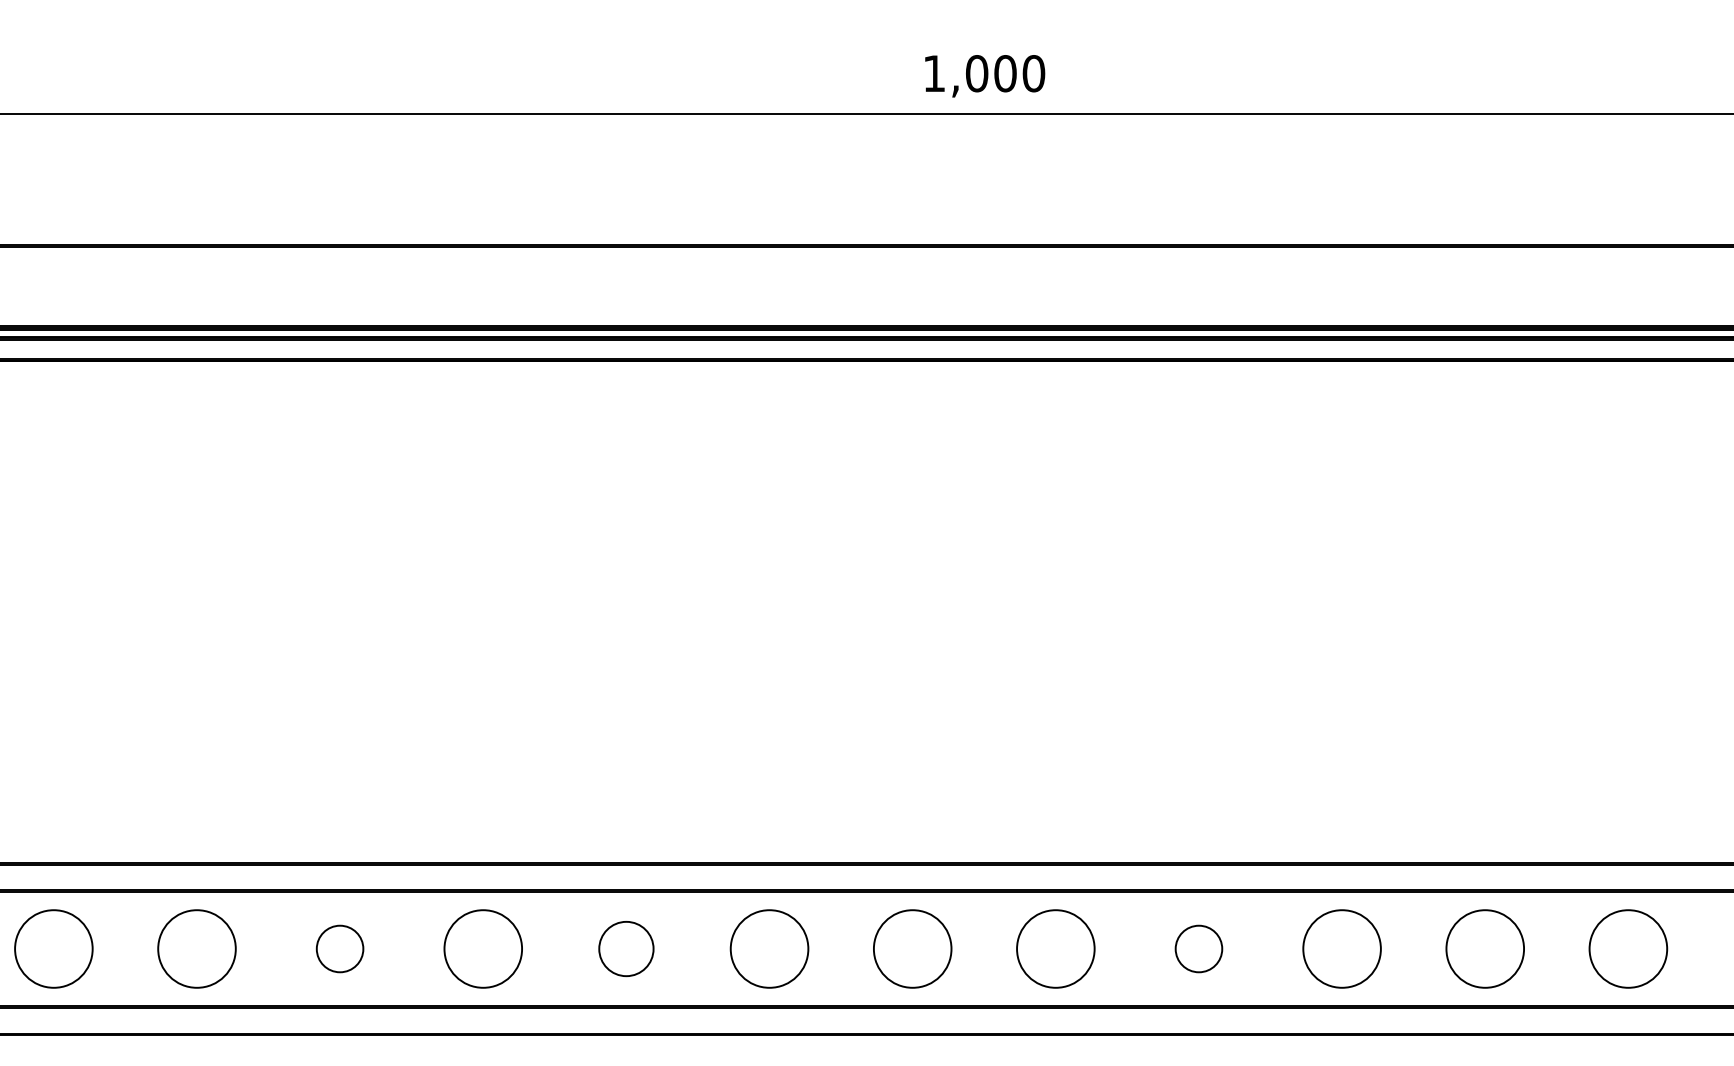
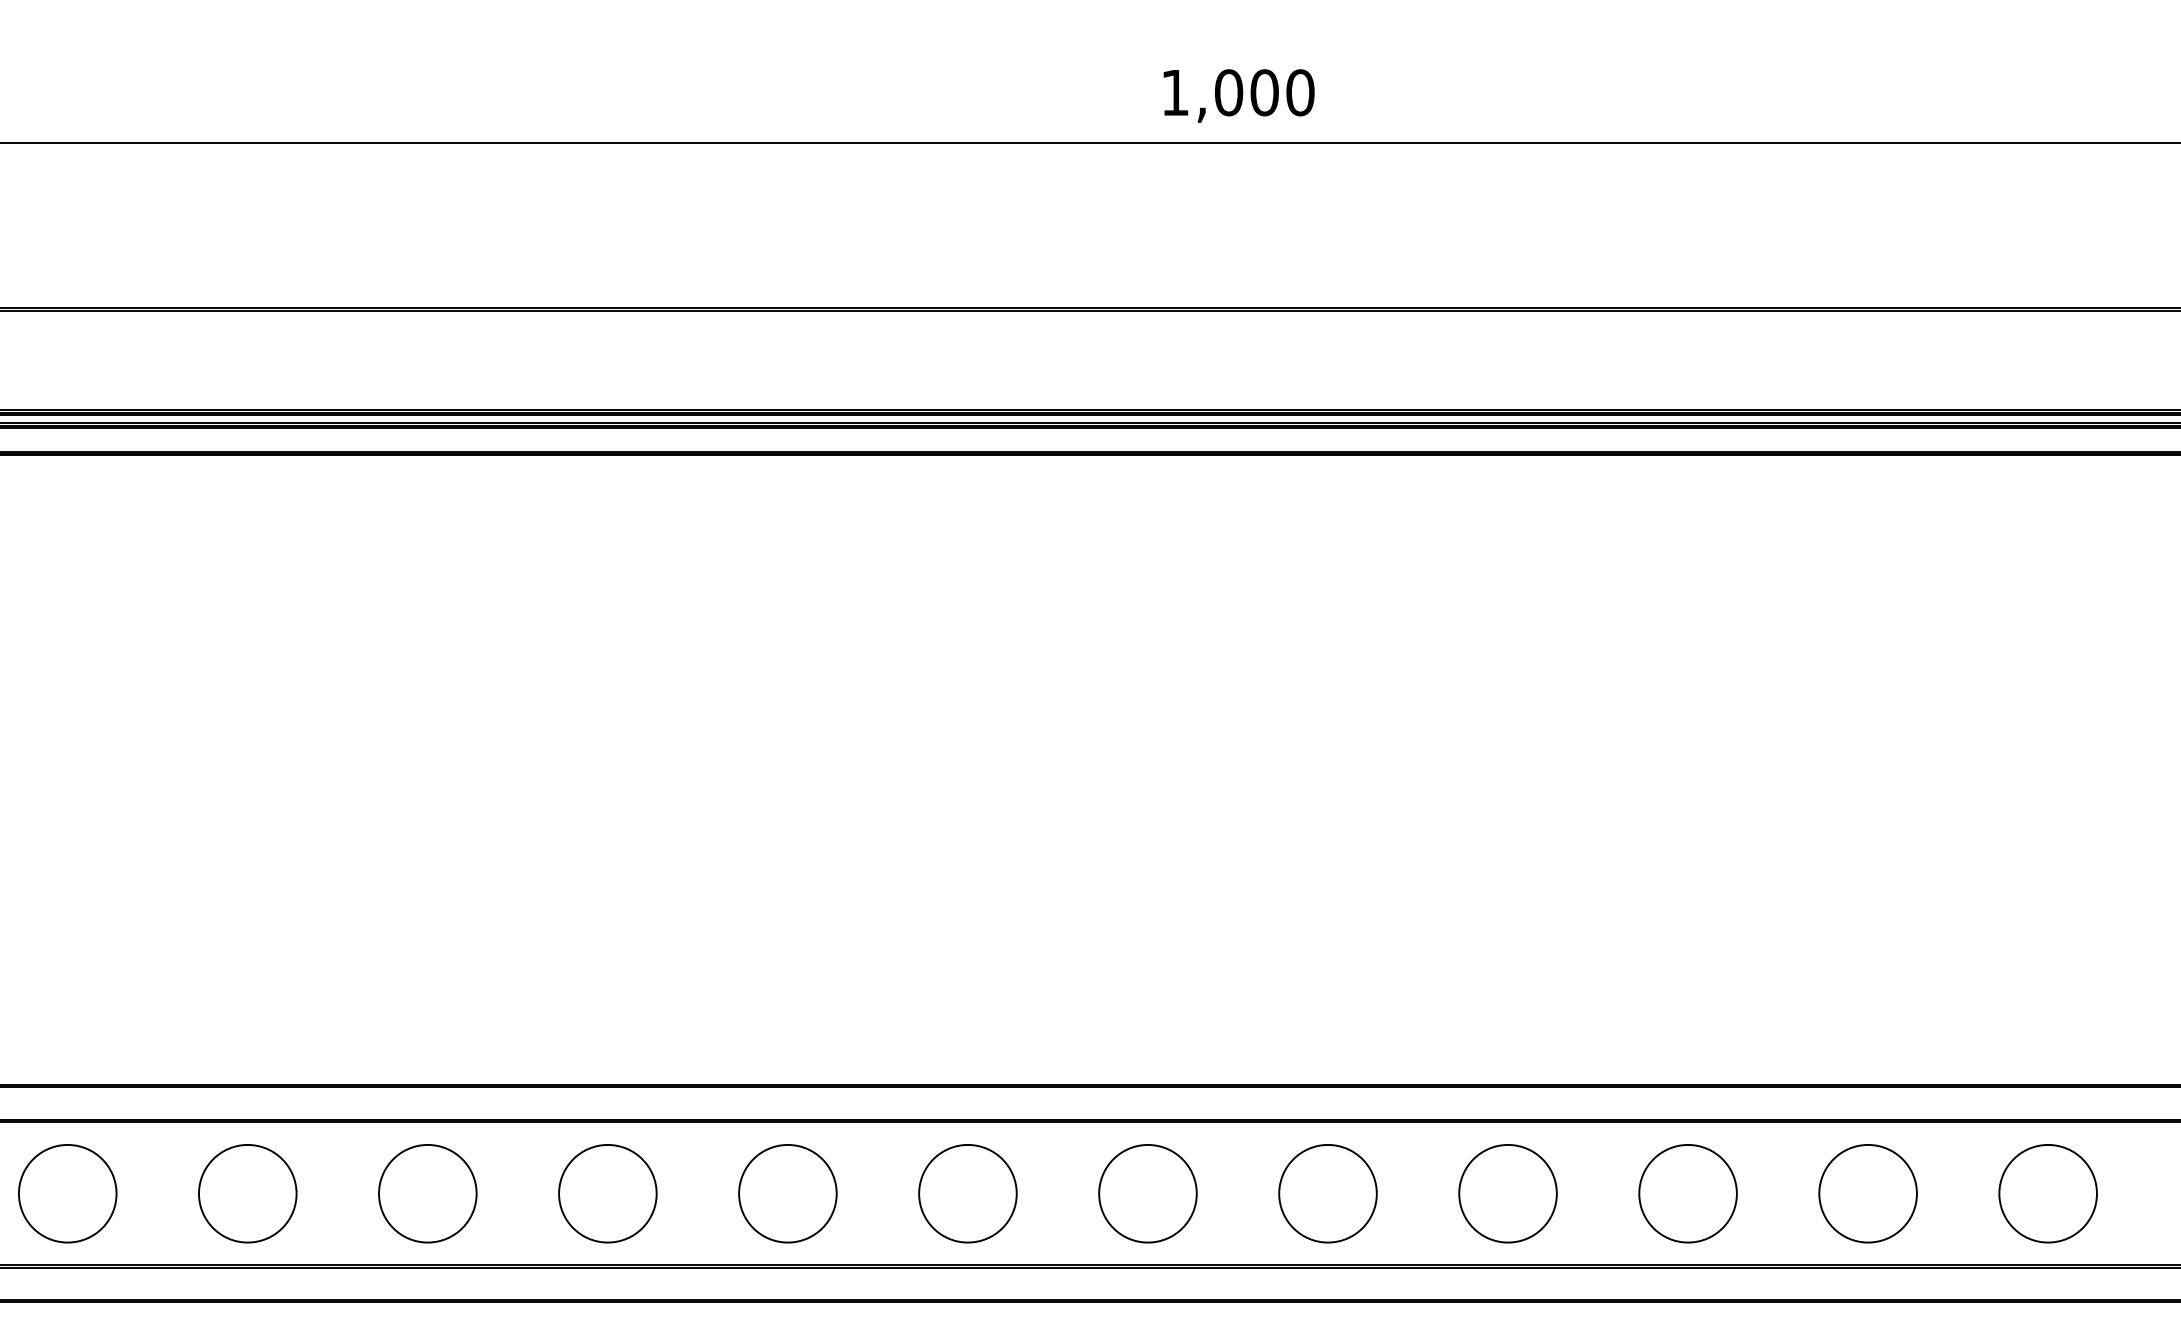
circle: (339, 948) -> (427, 1193), size x1.67
circle: (626, 948) -> (787, 1193), size x1.43
circle: (1198, 948) -> (1507, 1193), size x1.67

